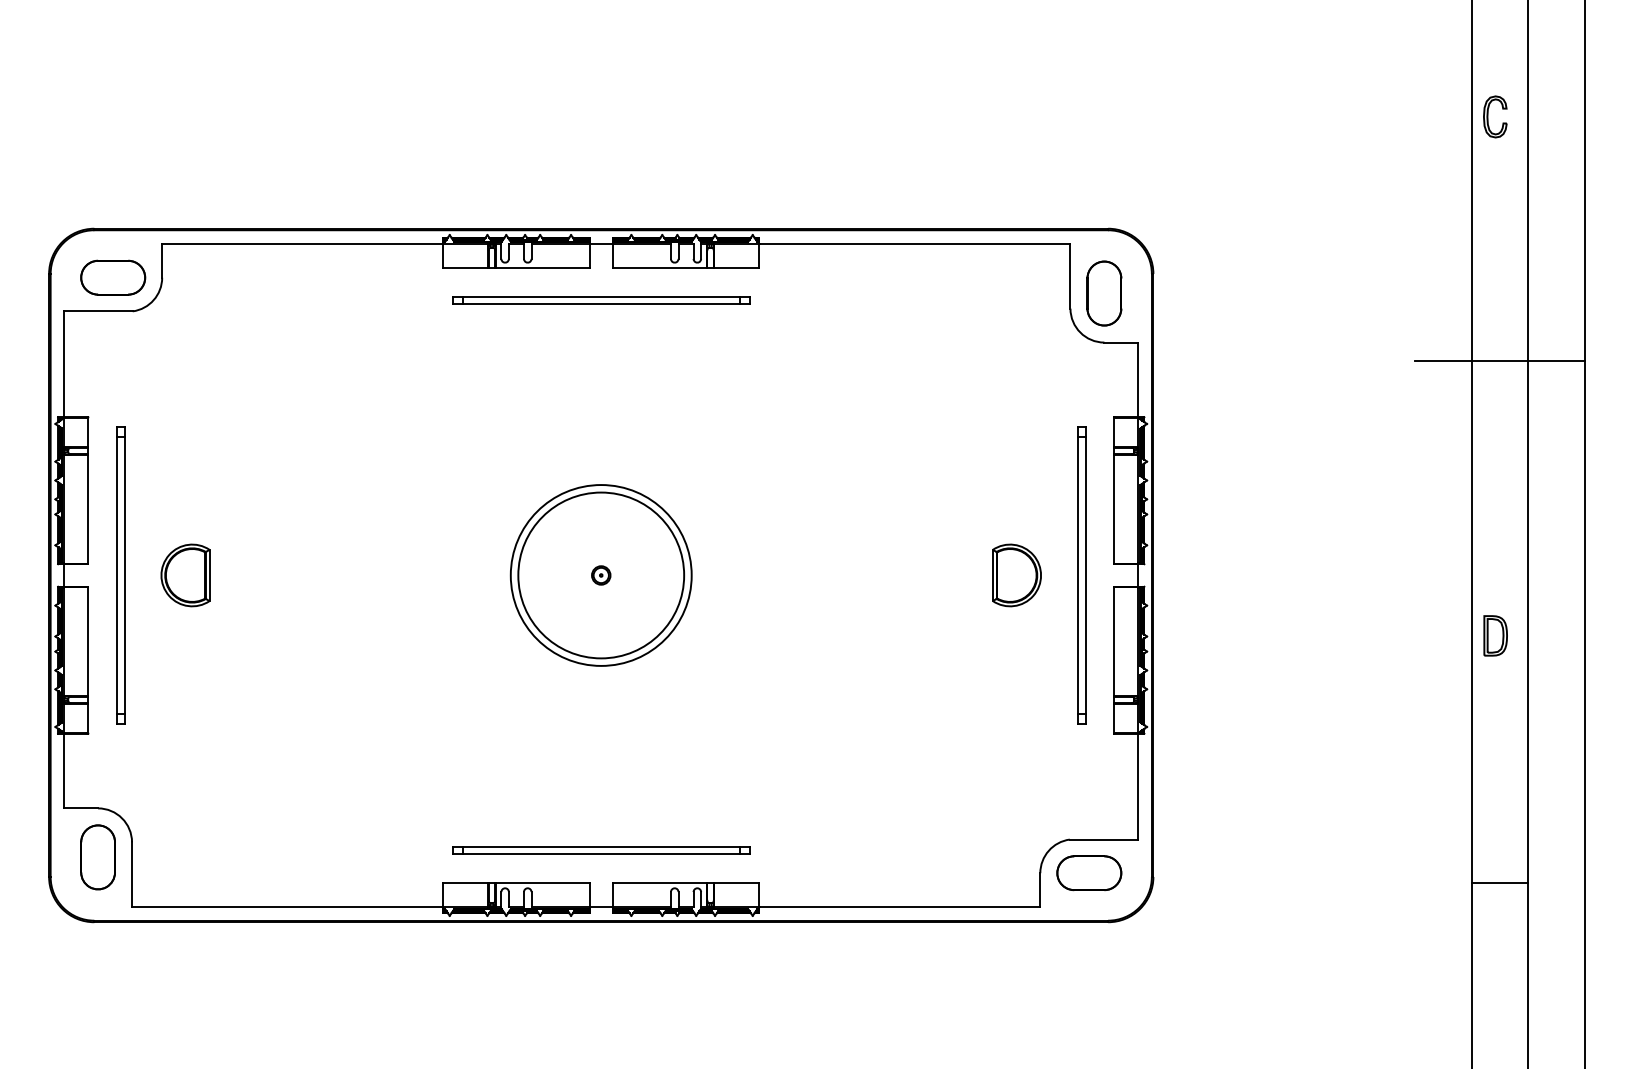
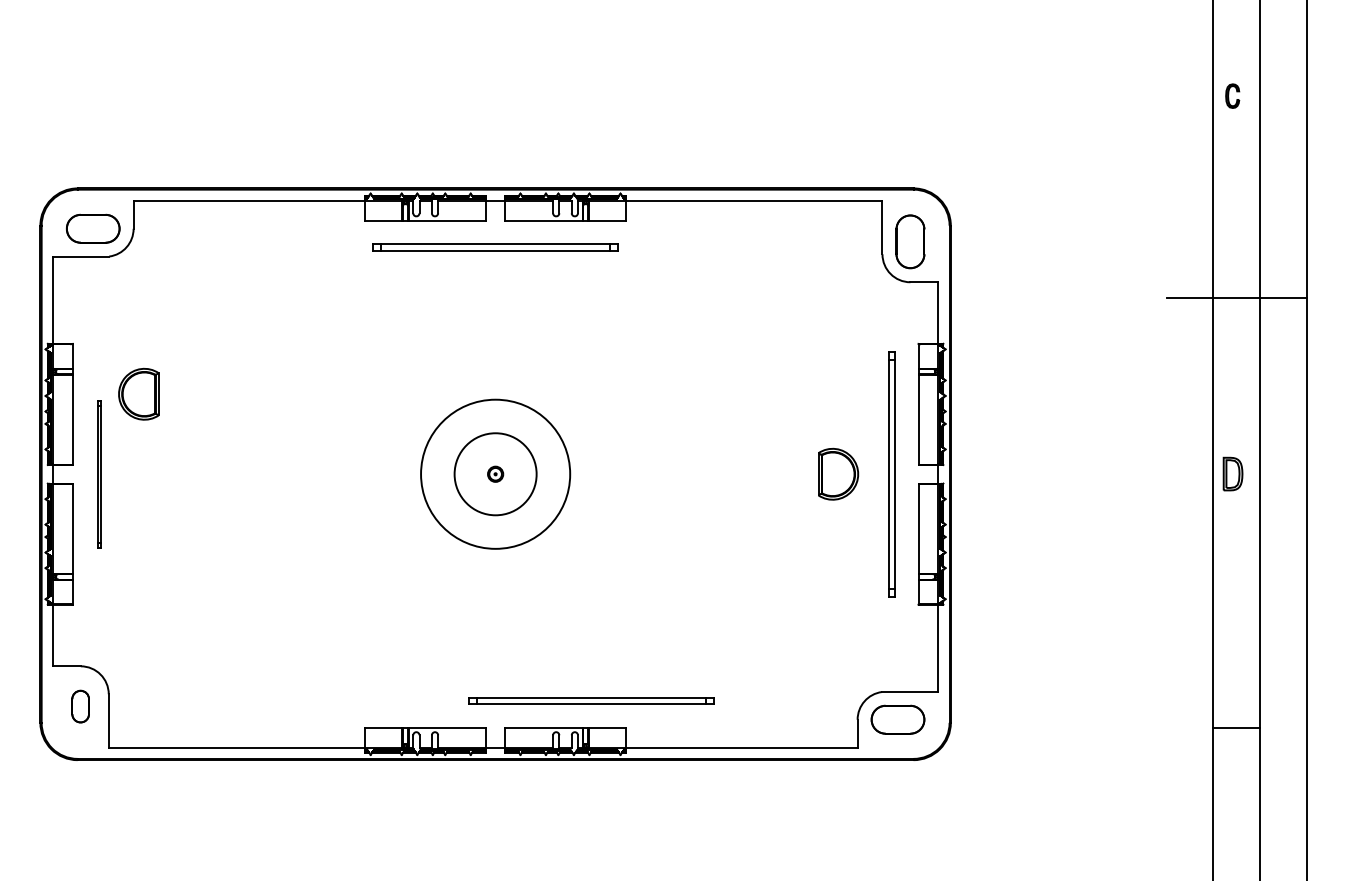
part: (1495, 116) -> (1232, 95), size x0.7
part: (185, 574) -> (138, 393), moved
circle: (601, 574) -> (495, 473), size x0.6
part: (120, 575) -> (99, 474), size x0.6
part: (1495, 635) -> (1232, 473), moved
part: (601, 849) -> (591, 700), moved
part: (97, 857) -> (80, 706), size x0.6

